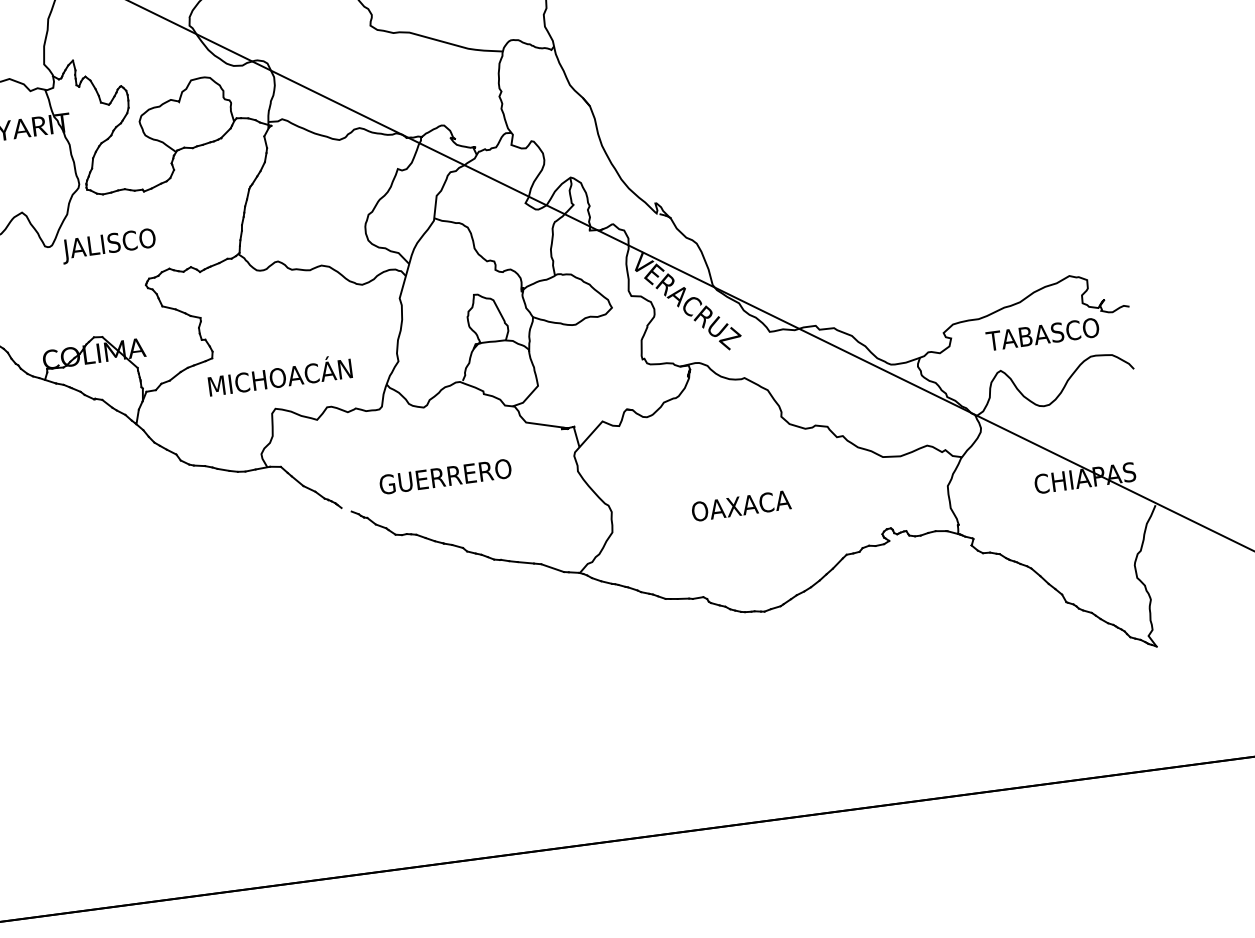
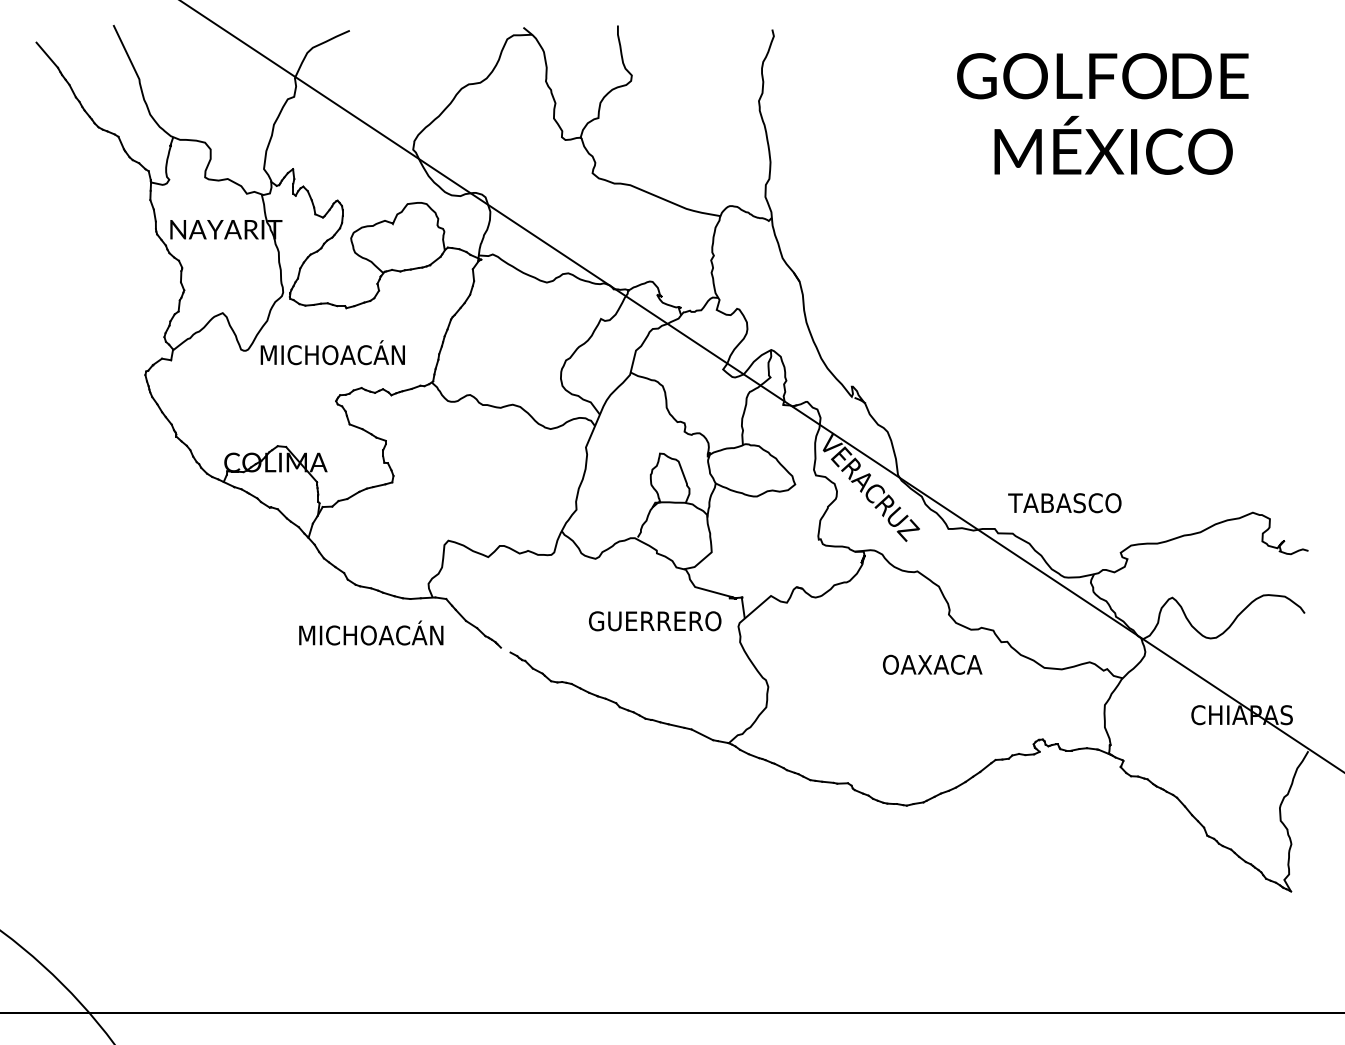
text: (134, 240) -> (330, 355), JALISCO -> MICHOACÁN
text: (1042, 334) -> (1064, 503), moved
text: (280, 374) -> (371, 632), moved
text: (445, 476) -> (655, 621), moved
text: (741, 505) -> (932, 664), moved

